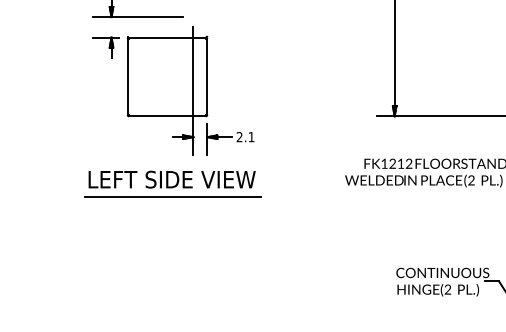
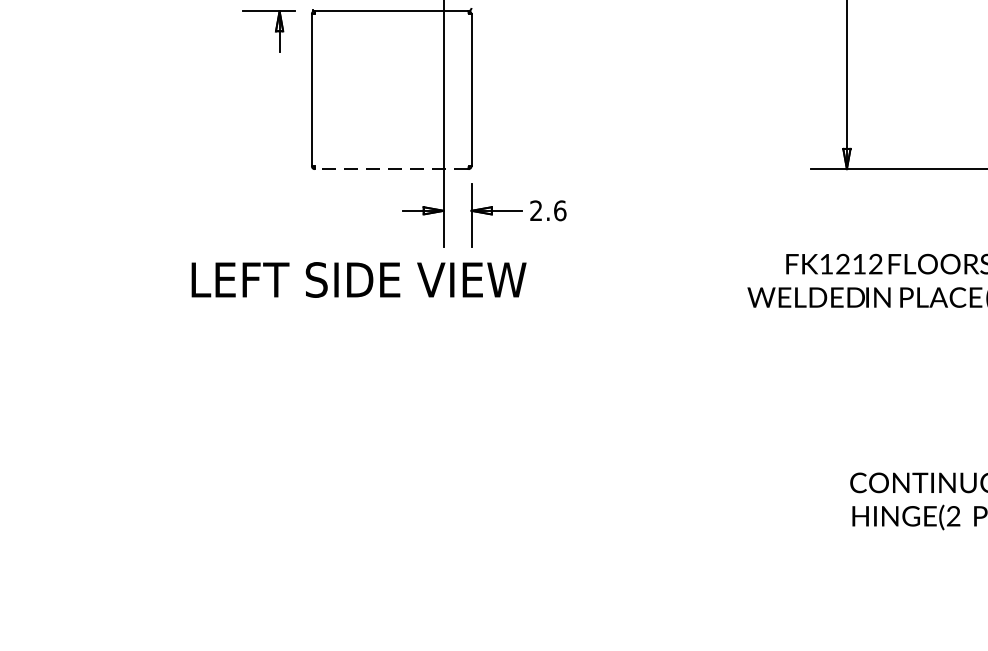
line: (166, 116) -> (389, 169), solid -> dashed
text: (251, 137) -> (560, 211), 2.1 -> 2.6
text: (171, 179) -> (357, 279), moved
line: (172, 196) -> (401, 329), removed

